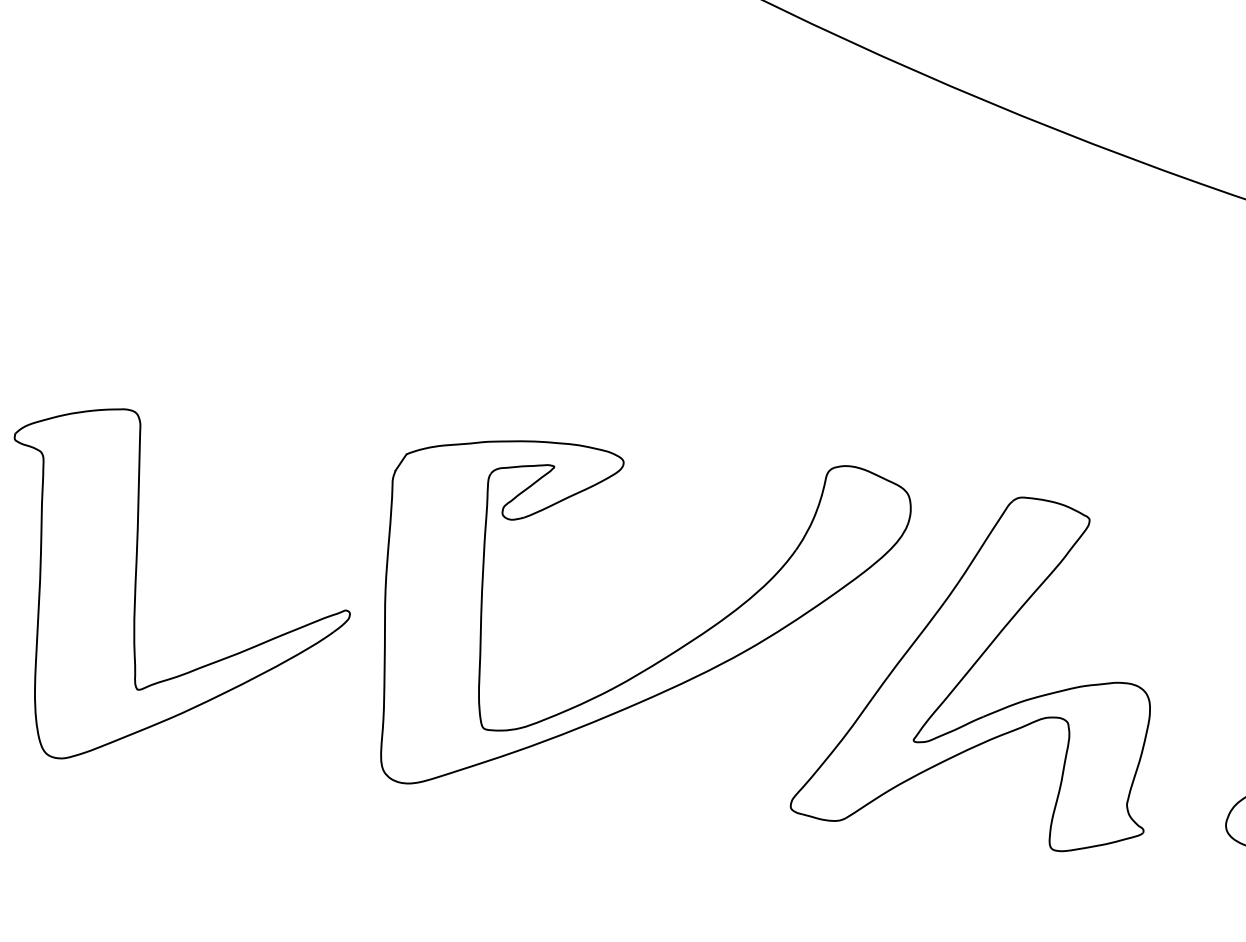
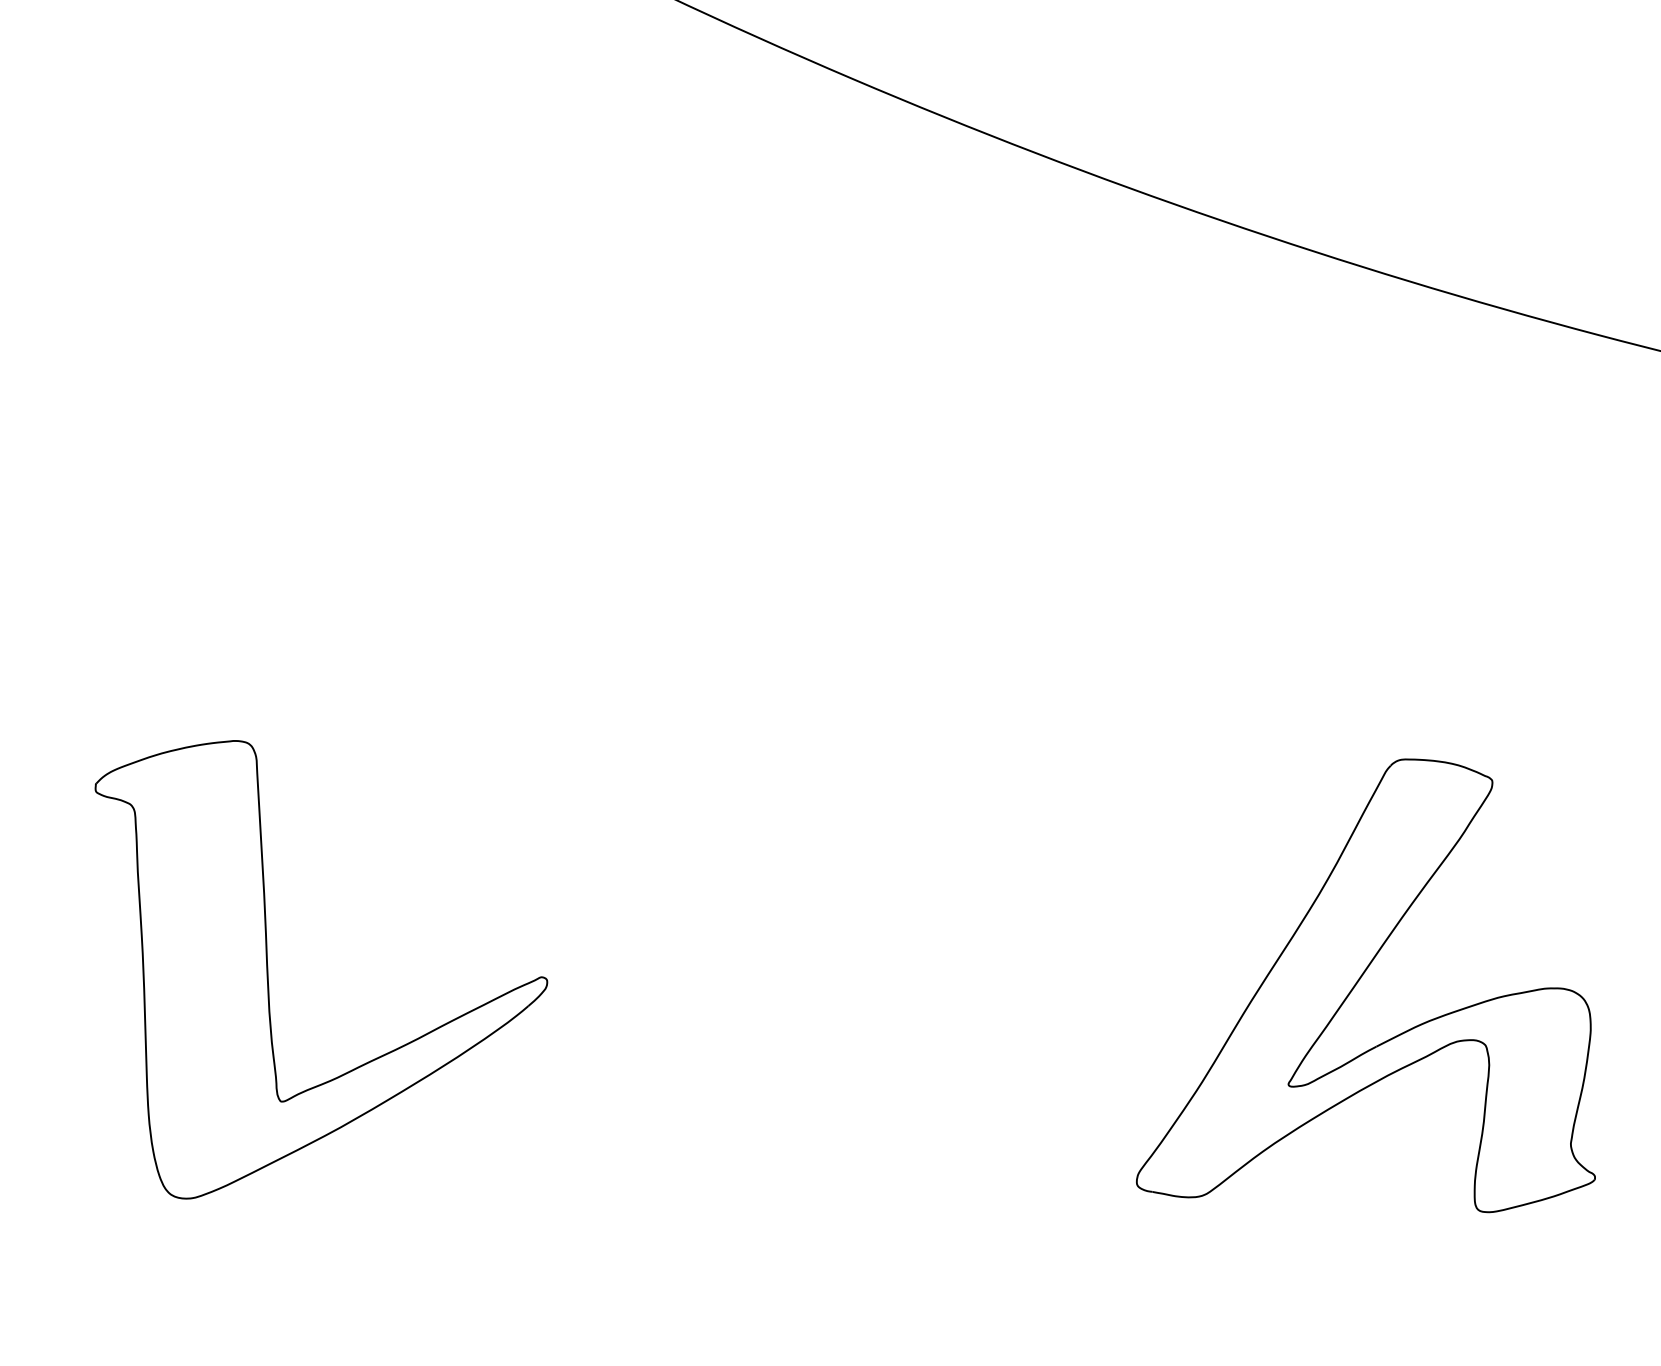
part: (660, 659) -> (953, 1007), removed

